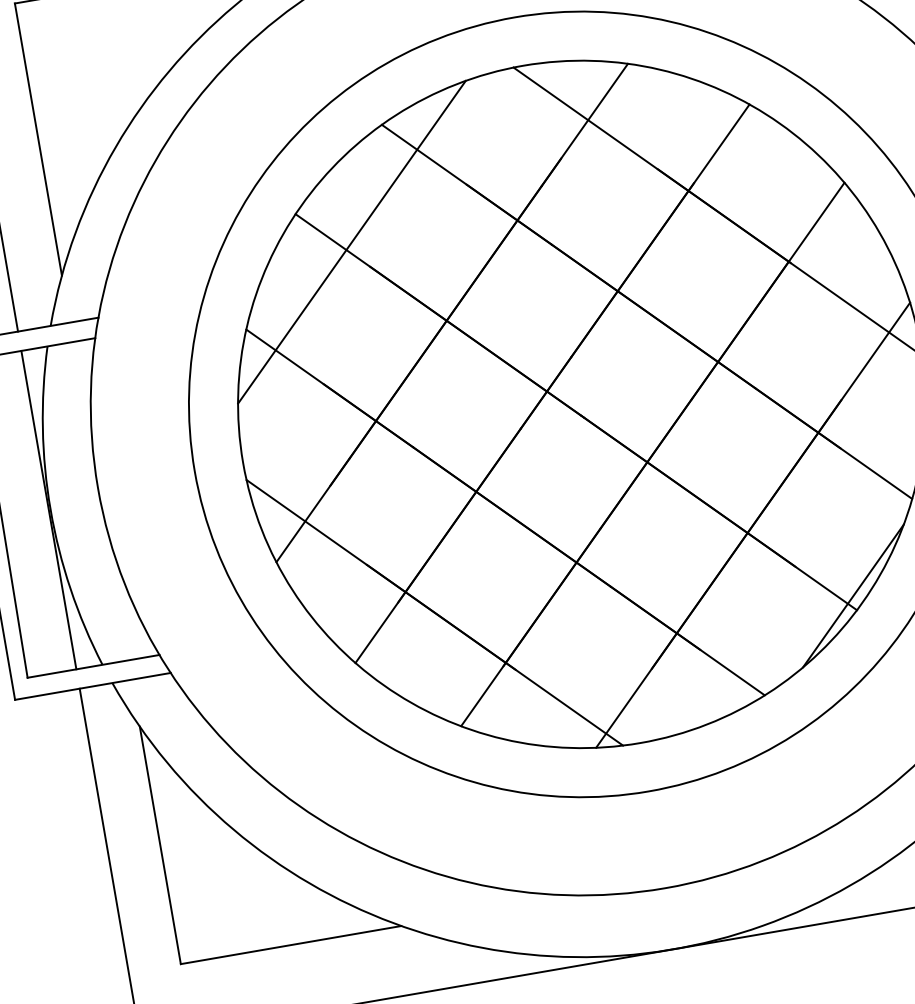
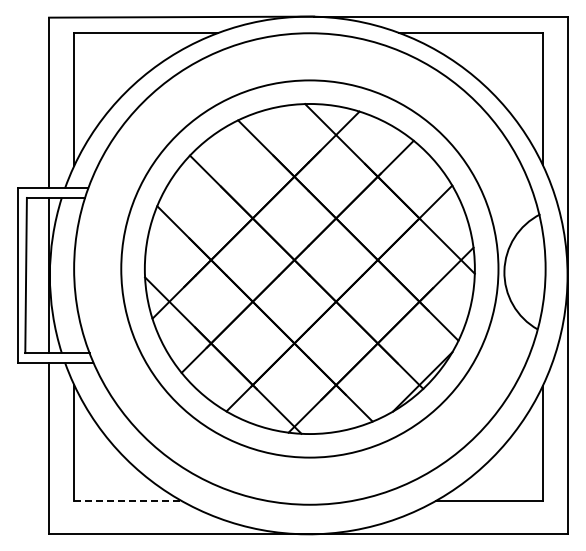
line: (352, 242) -> (214, 173), removed
line: (291, 945) -> (128, 501), solid -> dashed

